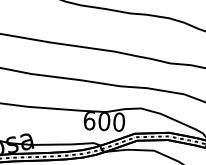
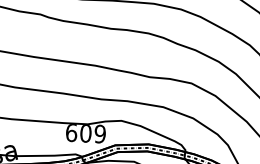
text: (118, 122) -> (99, 134), 600 -> 609

